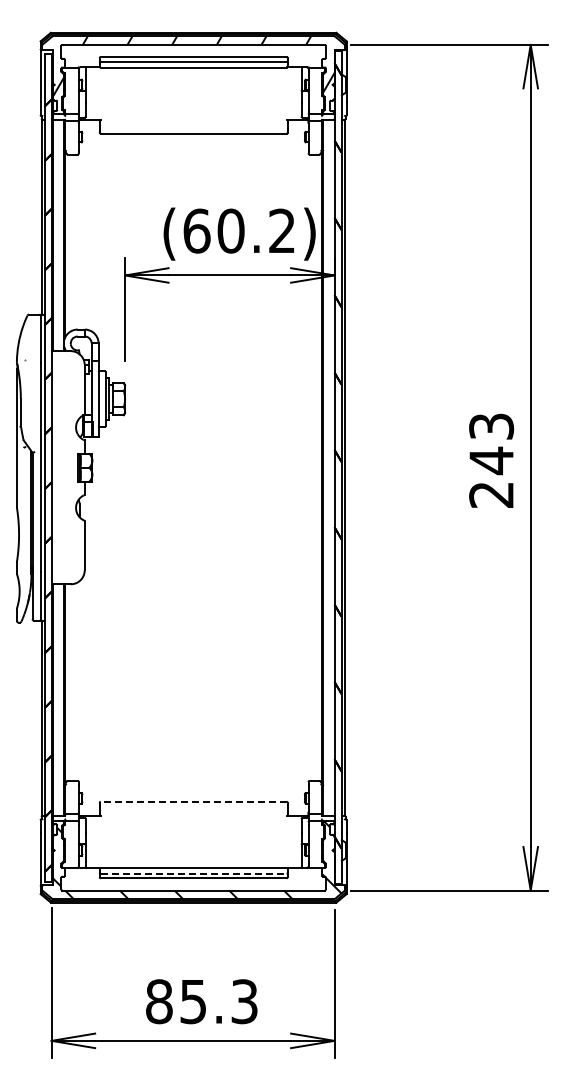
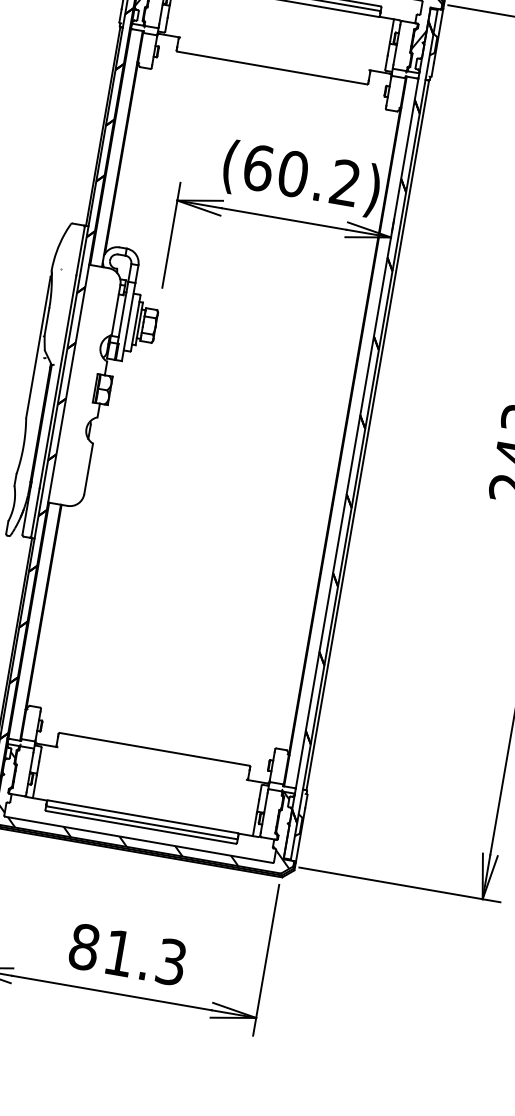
line: (193, 801) -> (154, 749), dashed -> solid
line: (193, 873) -> (141, 822), dashed -> solid
text: (192, 1002) -> (118, 953), 85.3 -> 81.3

